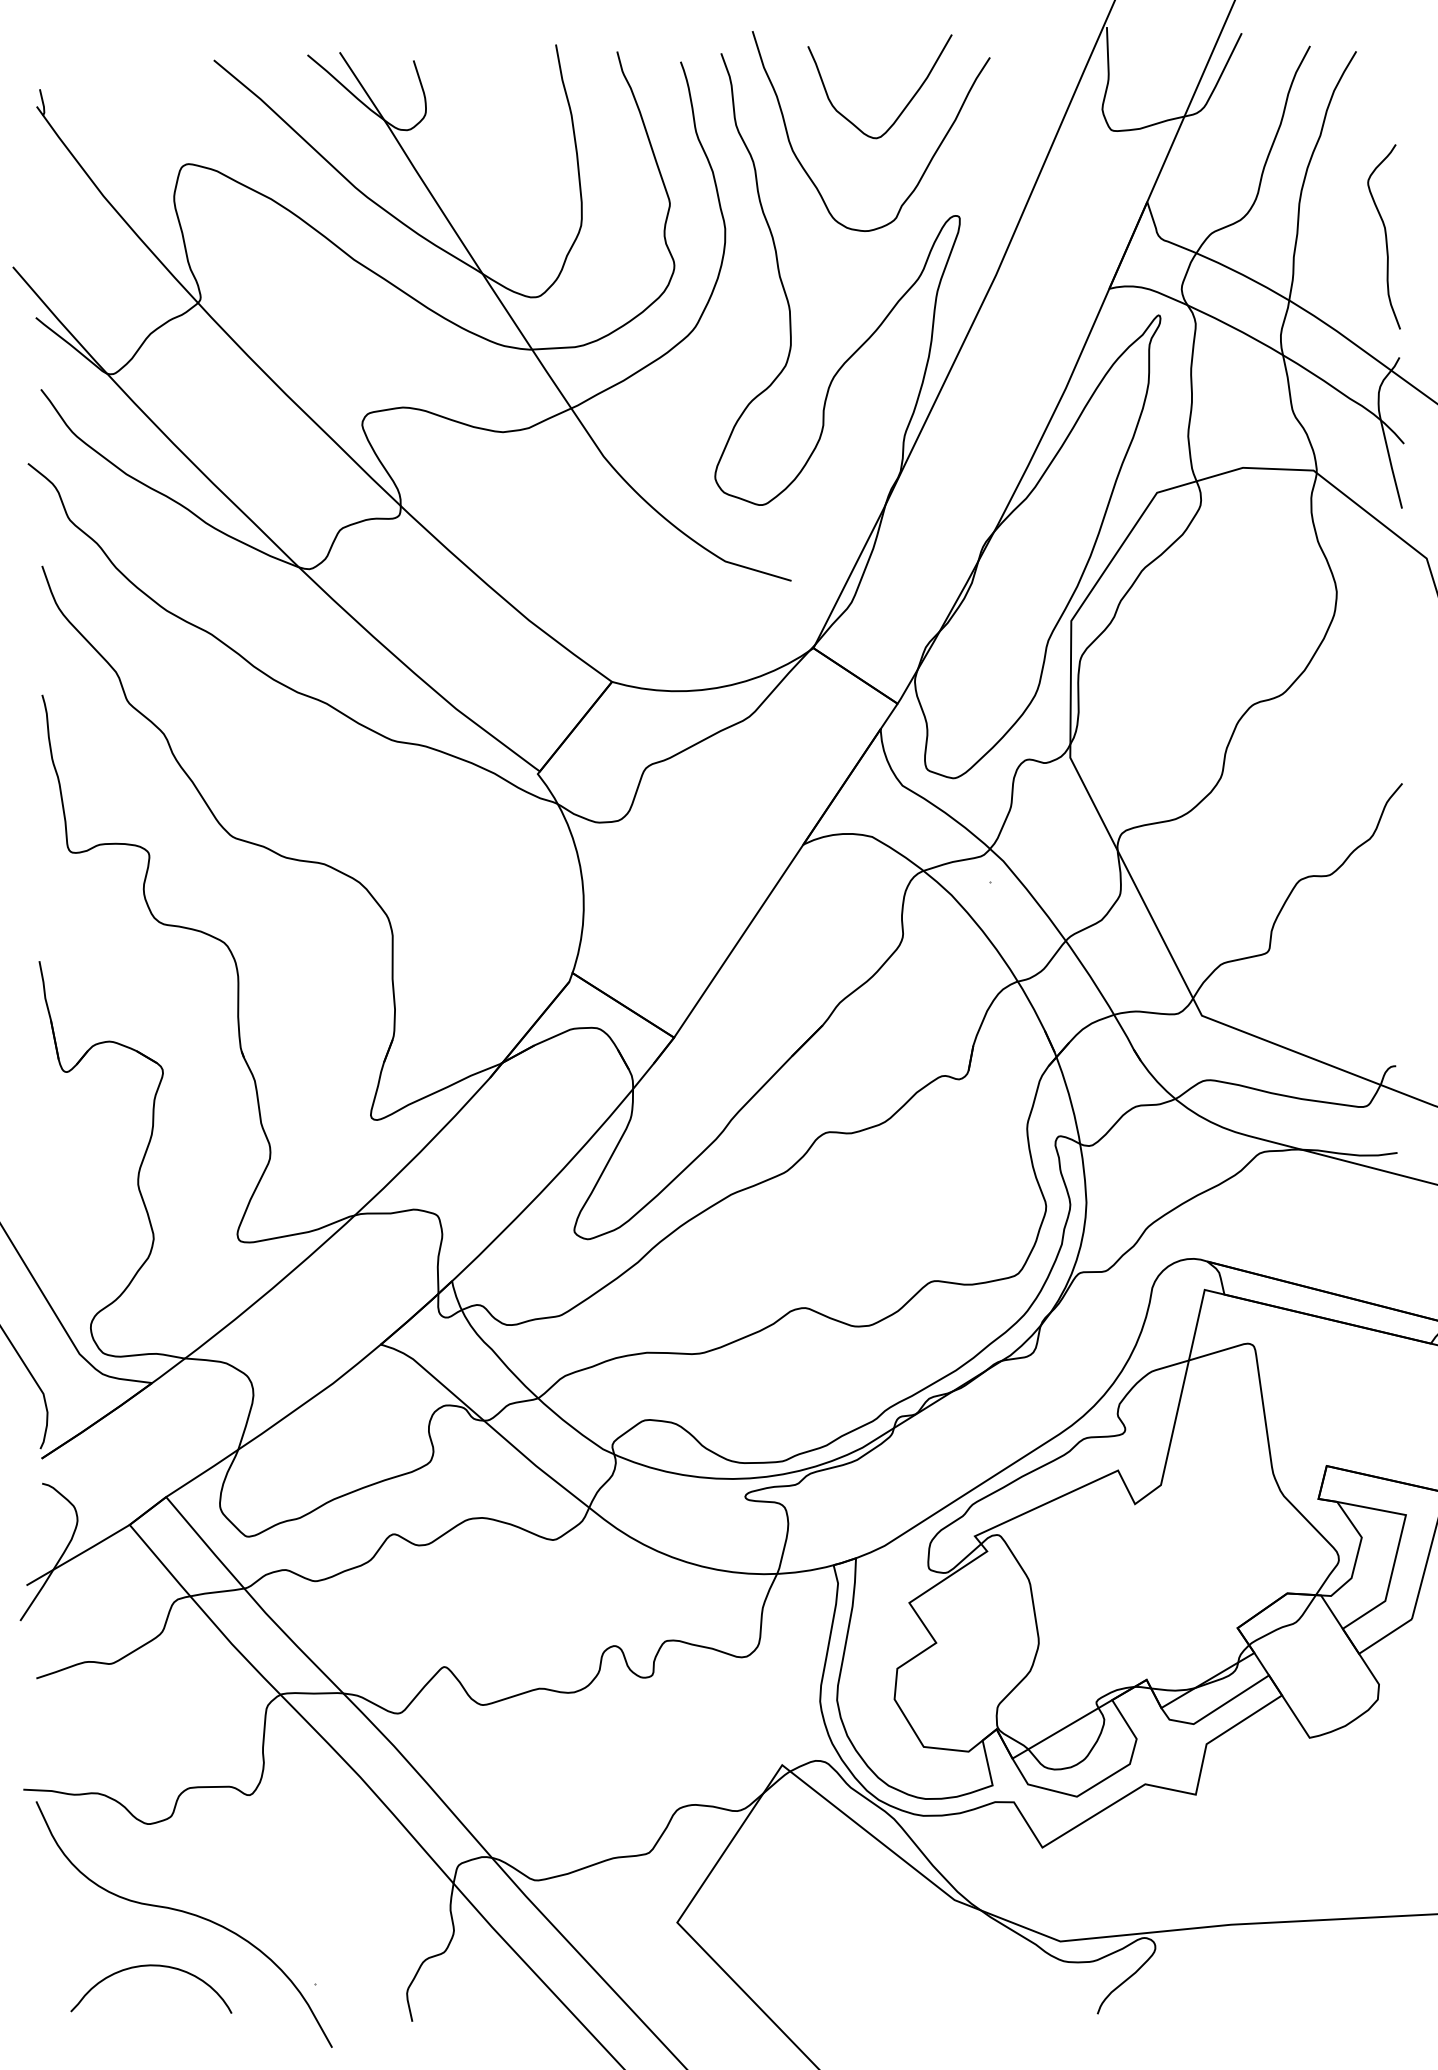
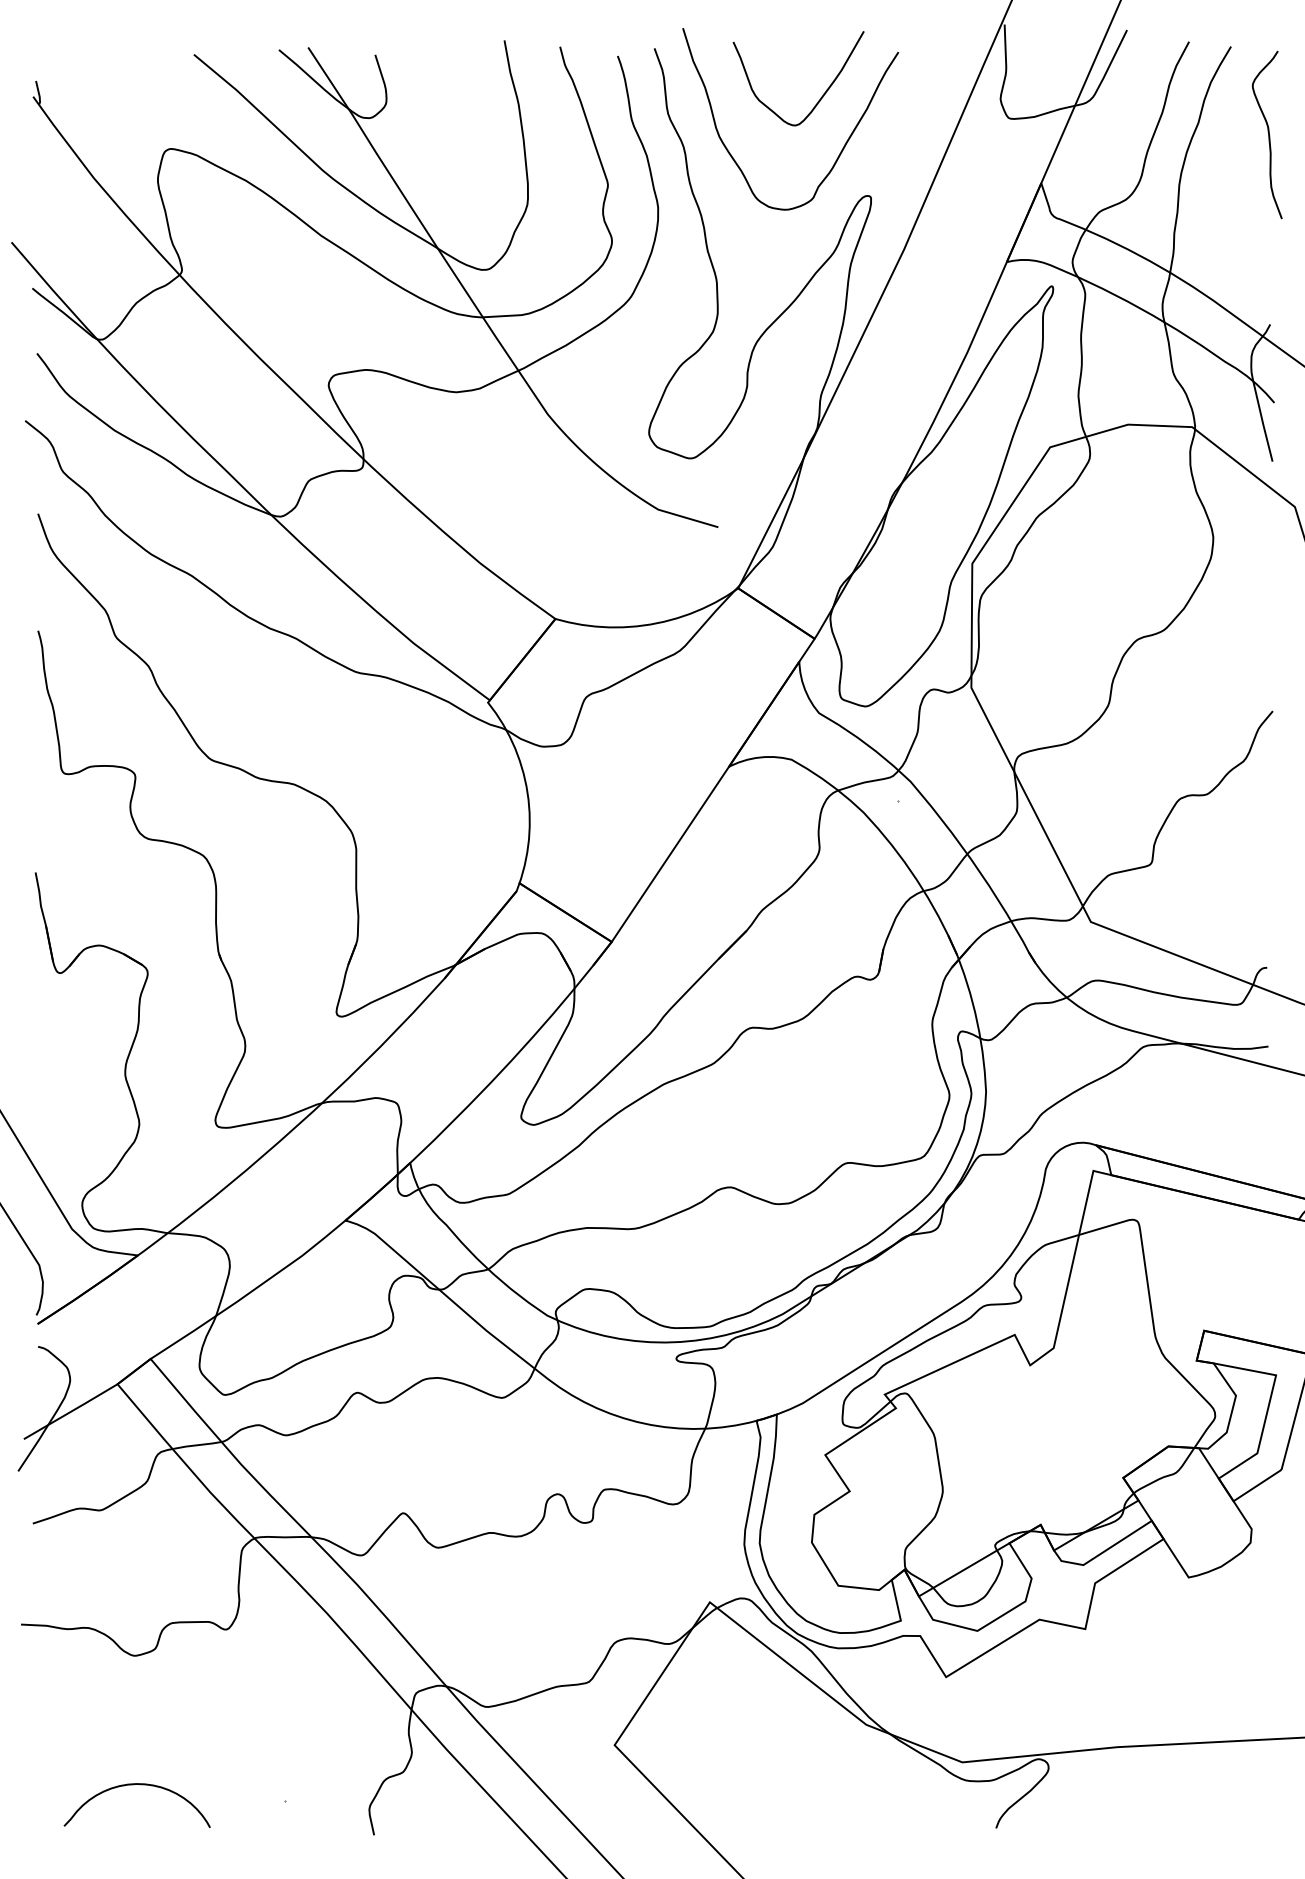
curve: (1385, 236) -> (1268, 134), moved
curve: (186, 1914) -> (169, 1737), removed

